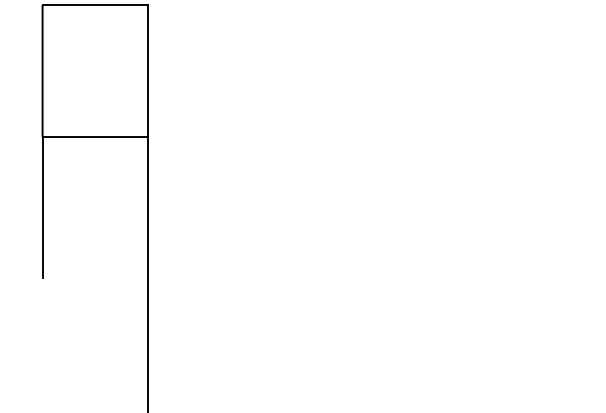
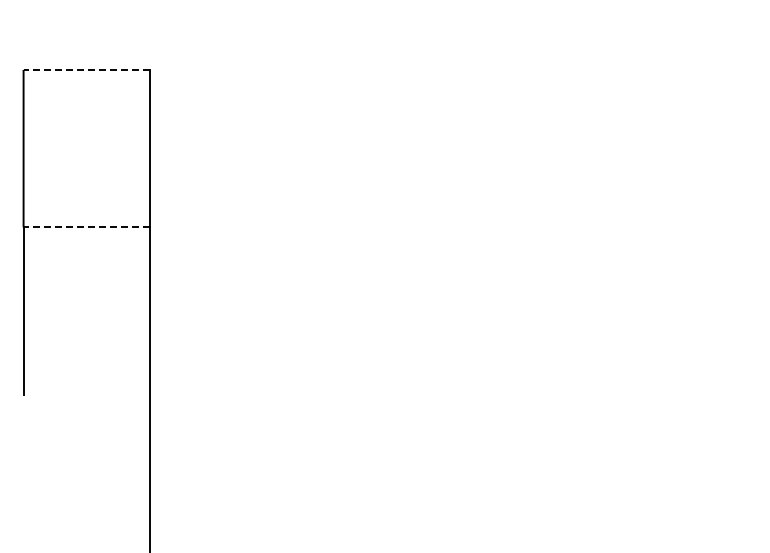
line: (95, 4) -> (86, 69), solid -> dashed
line: (95, 137) -> (86, 227), solid -> dashed

